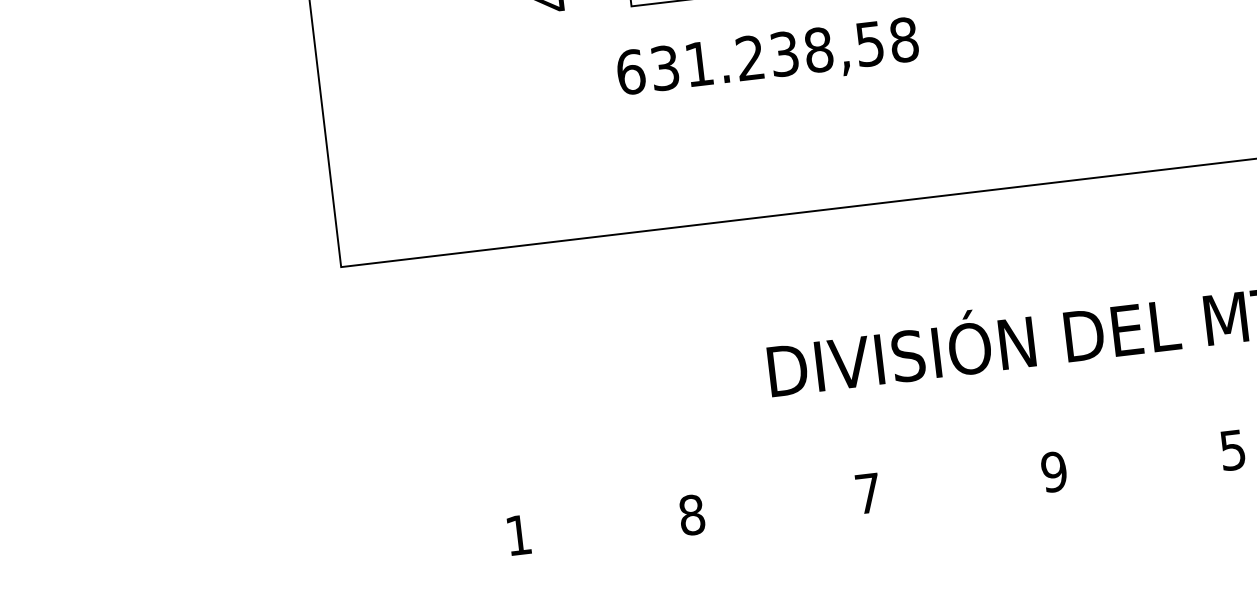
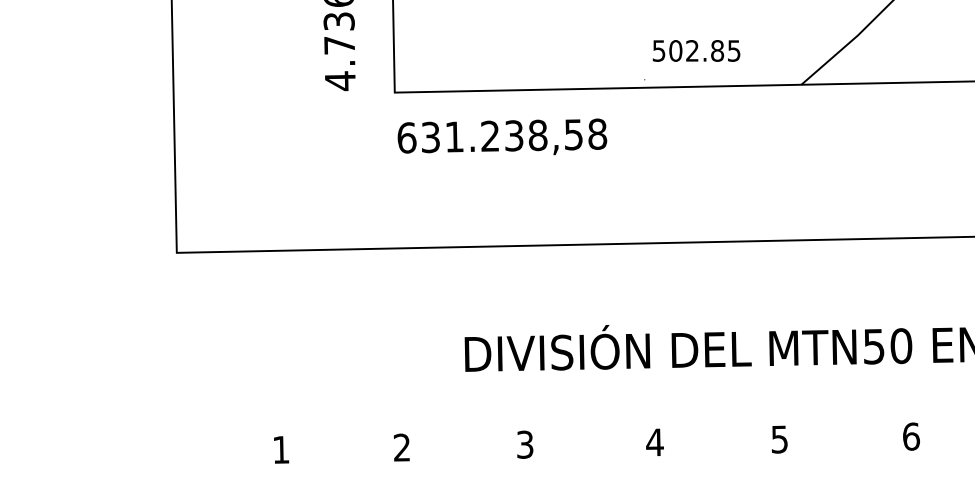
text: (767, 56) -> (502, 136), moved
text: (1053, 472) -> (654, 442), 9 -> 4
text: (868, 493) -> (525, 444), 7 -> 3
text: (691, 514) -> (401, 447), 8 -> 2

